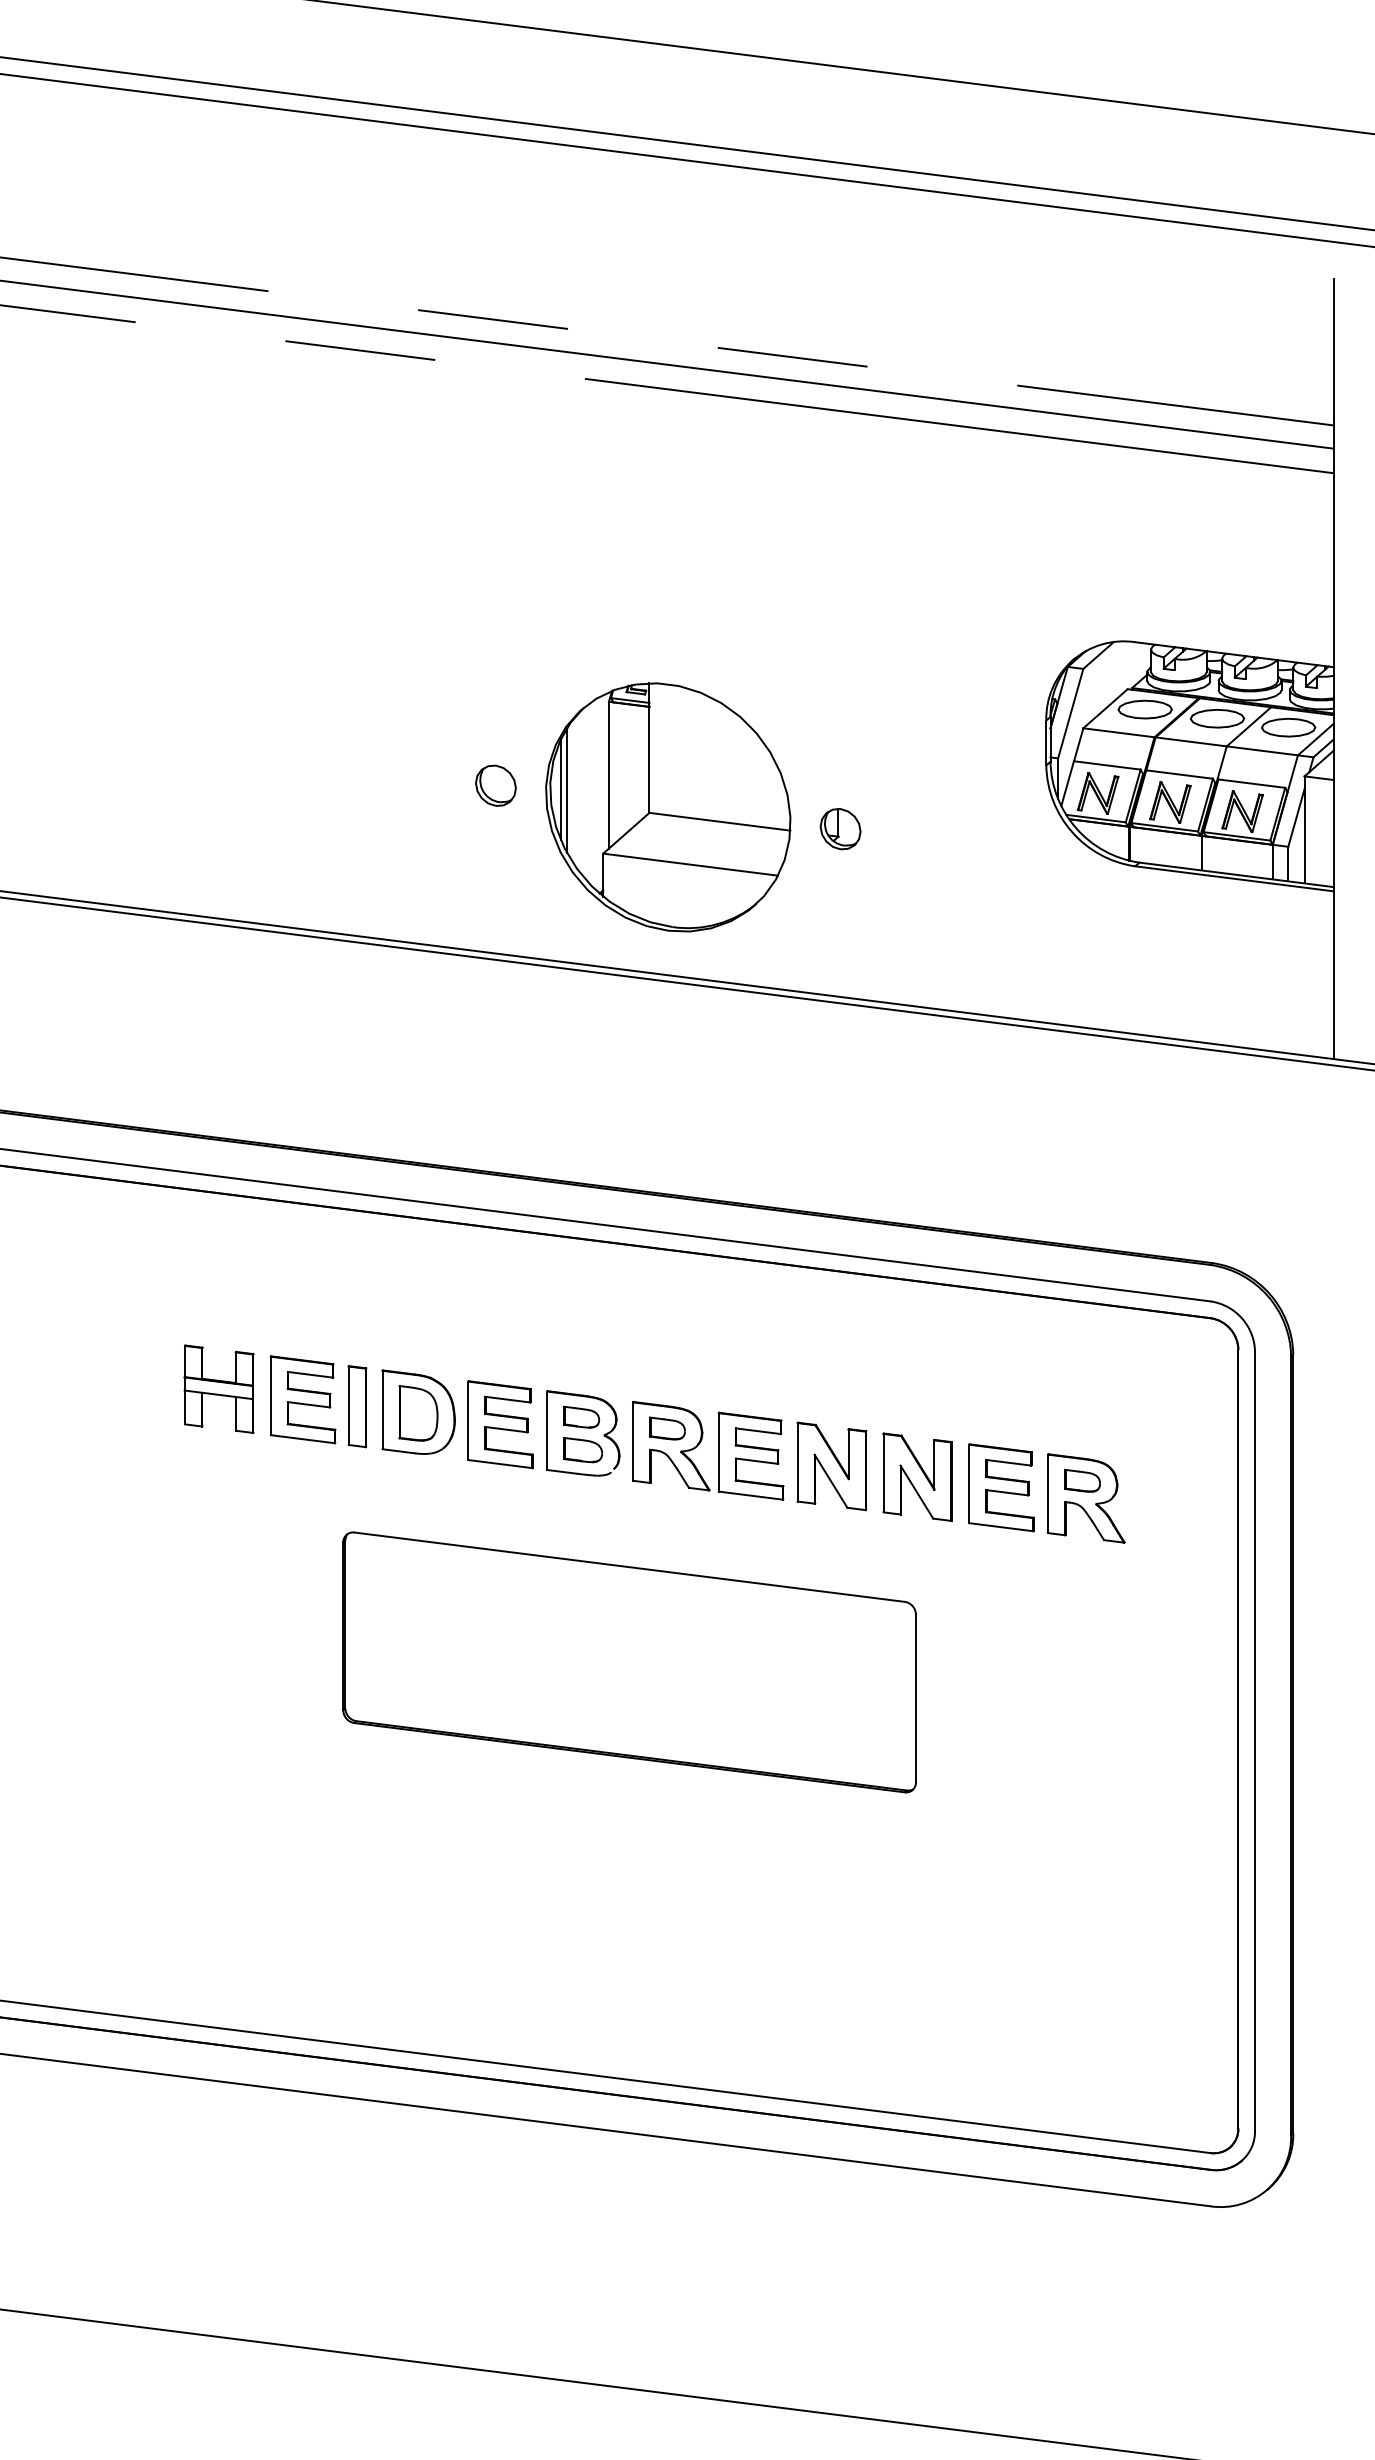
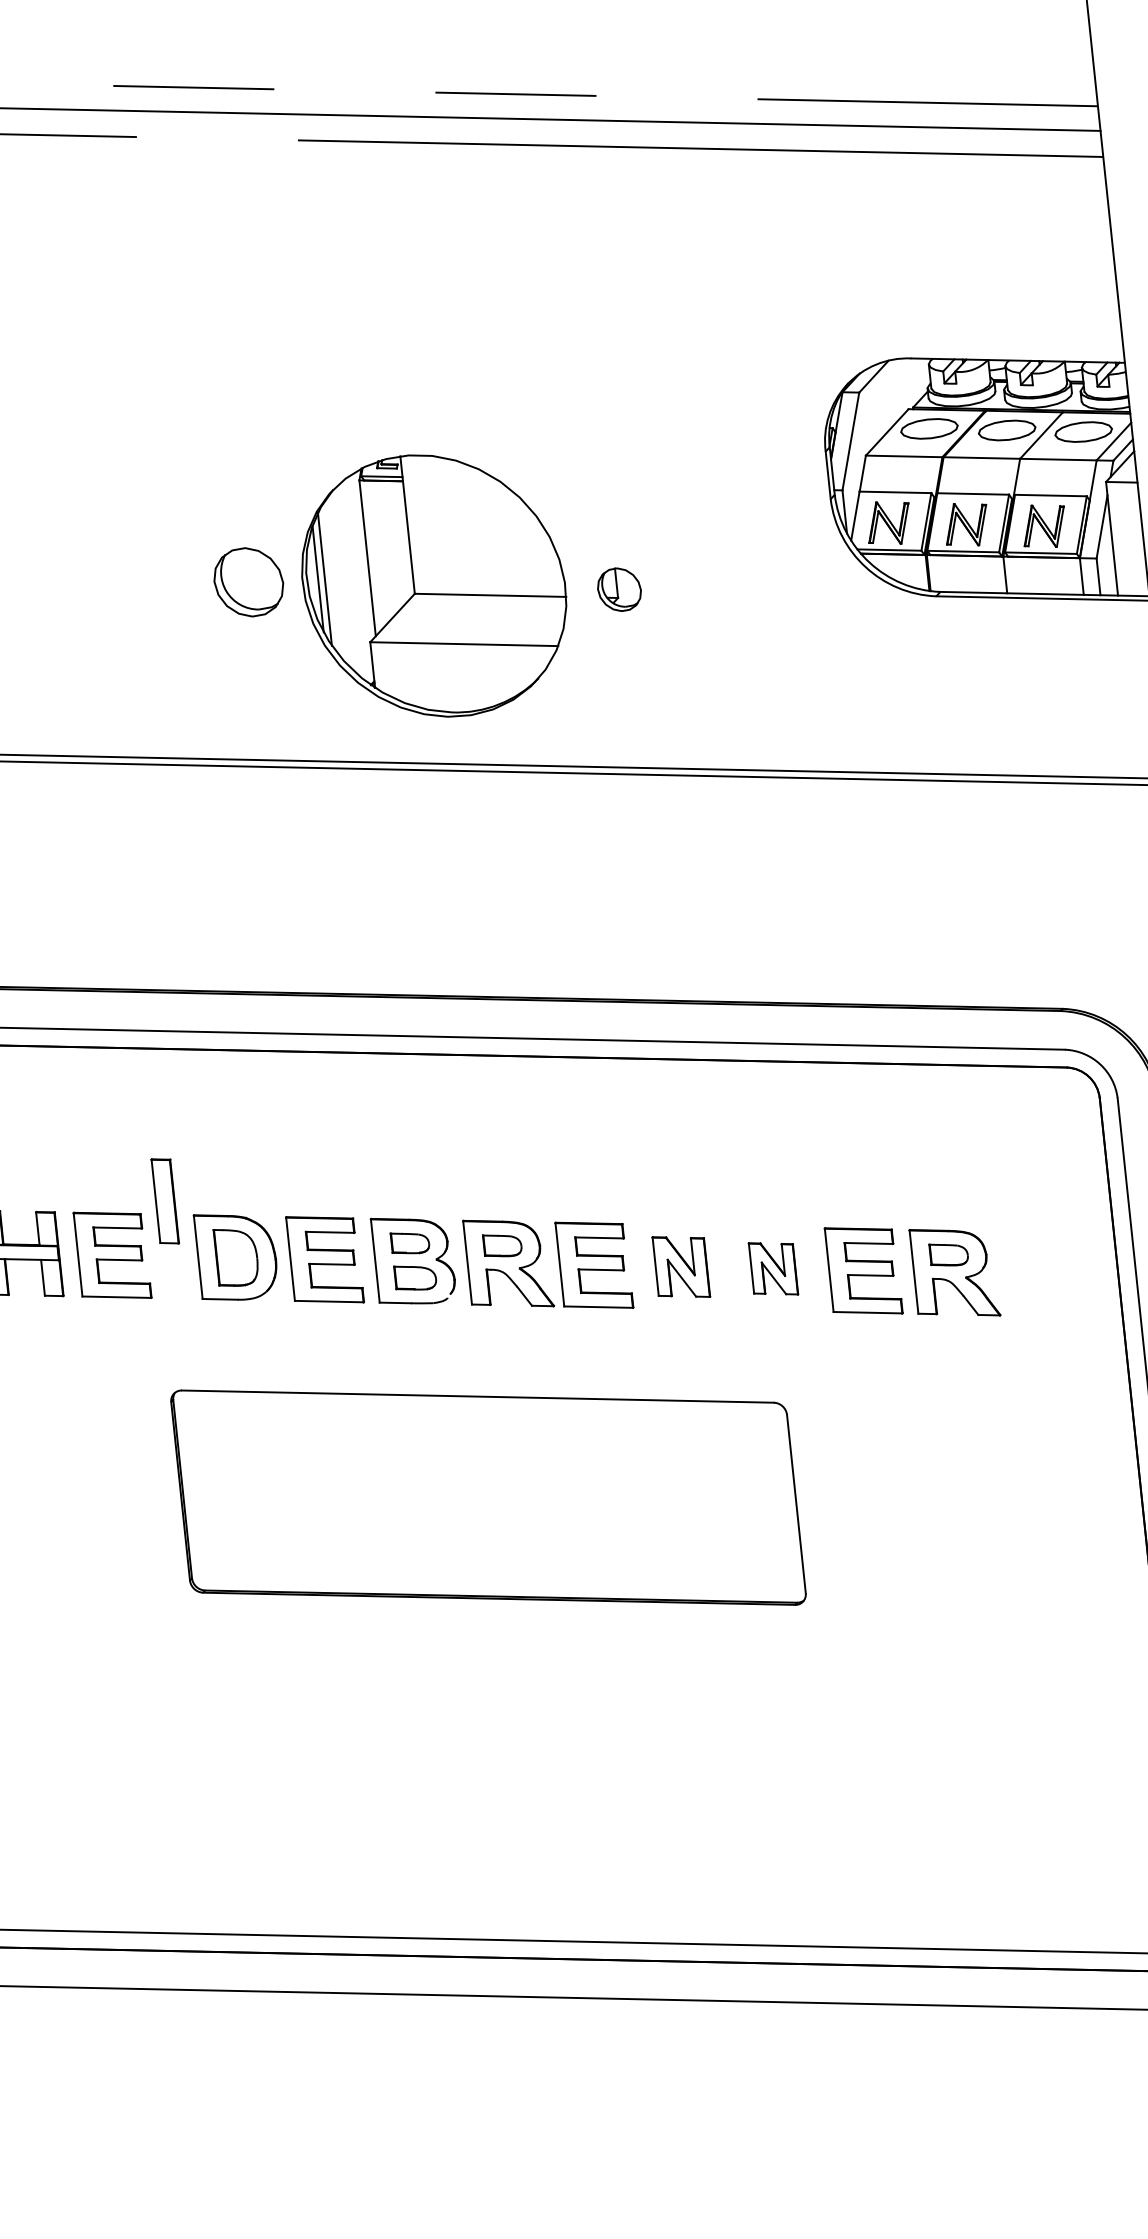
part: (495, 785) -> (248, 581), size x1.6
part: (357, 1406) -> (165, 1201), moved
part: (831, 1466) -> (680, 1267), size x0.7
part: (917, 1476) -> (773, 1268), size x0.6

